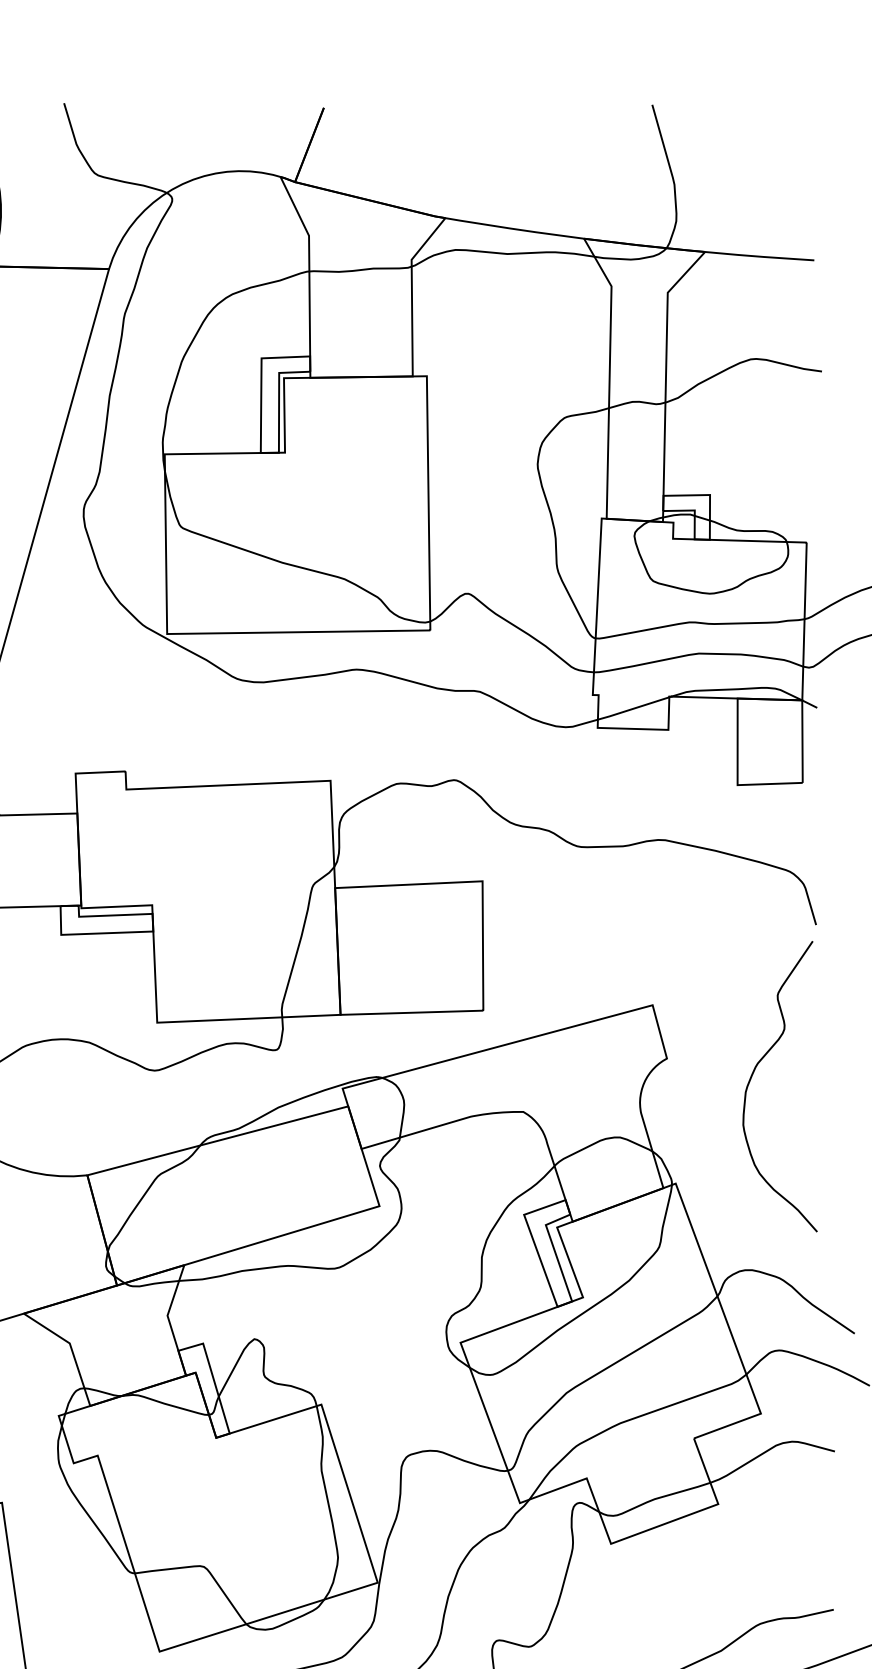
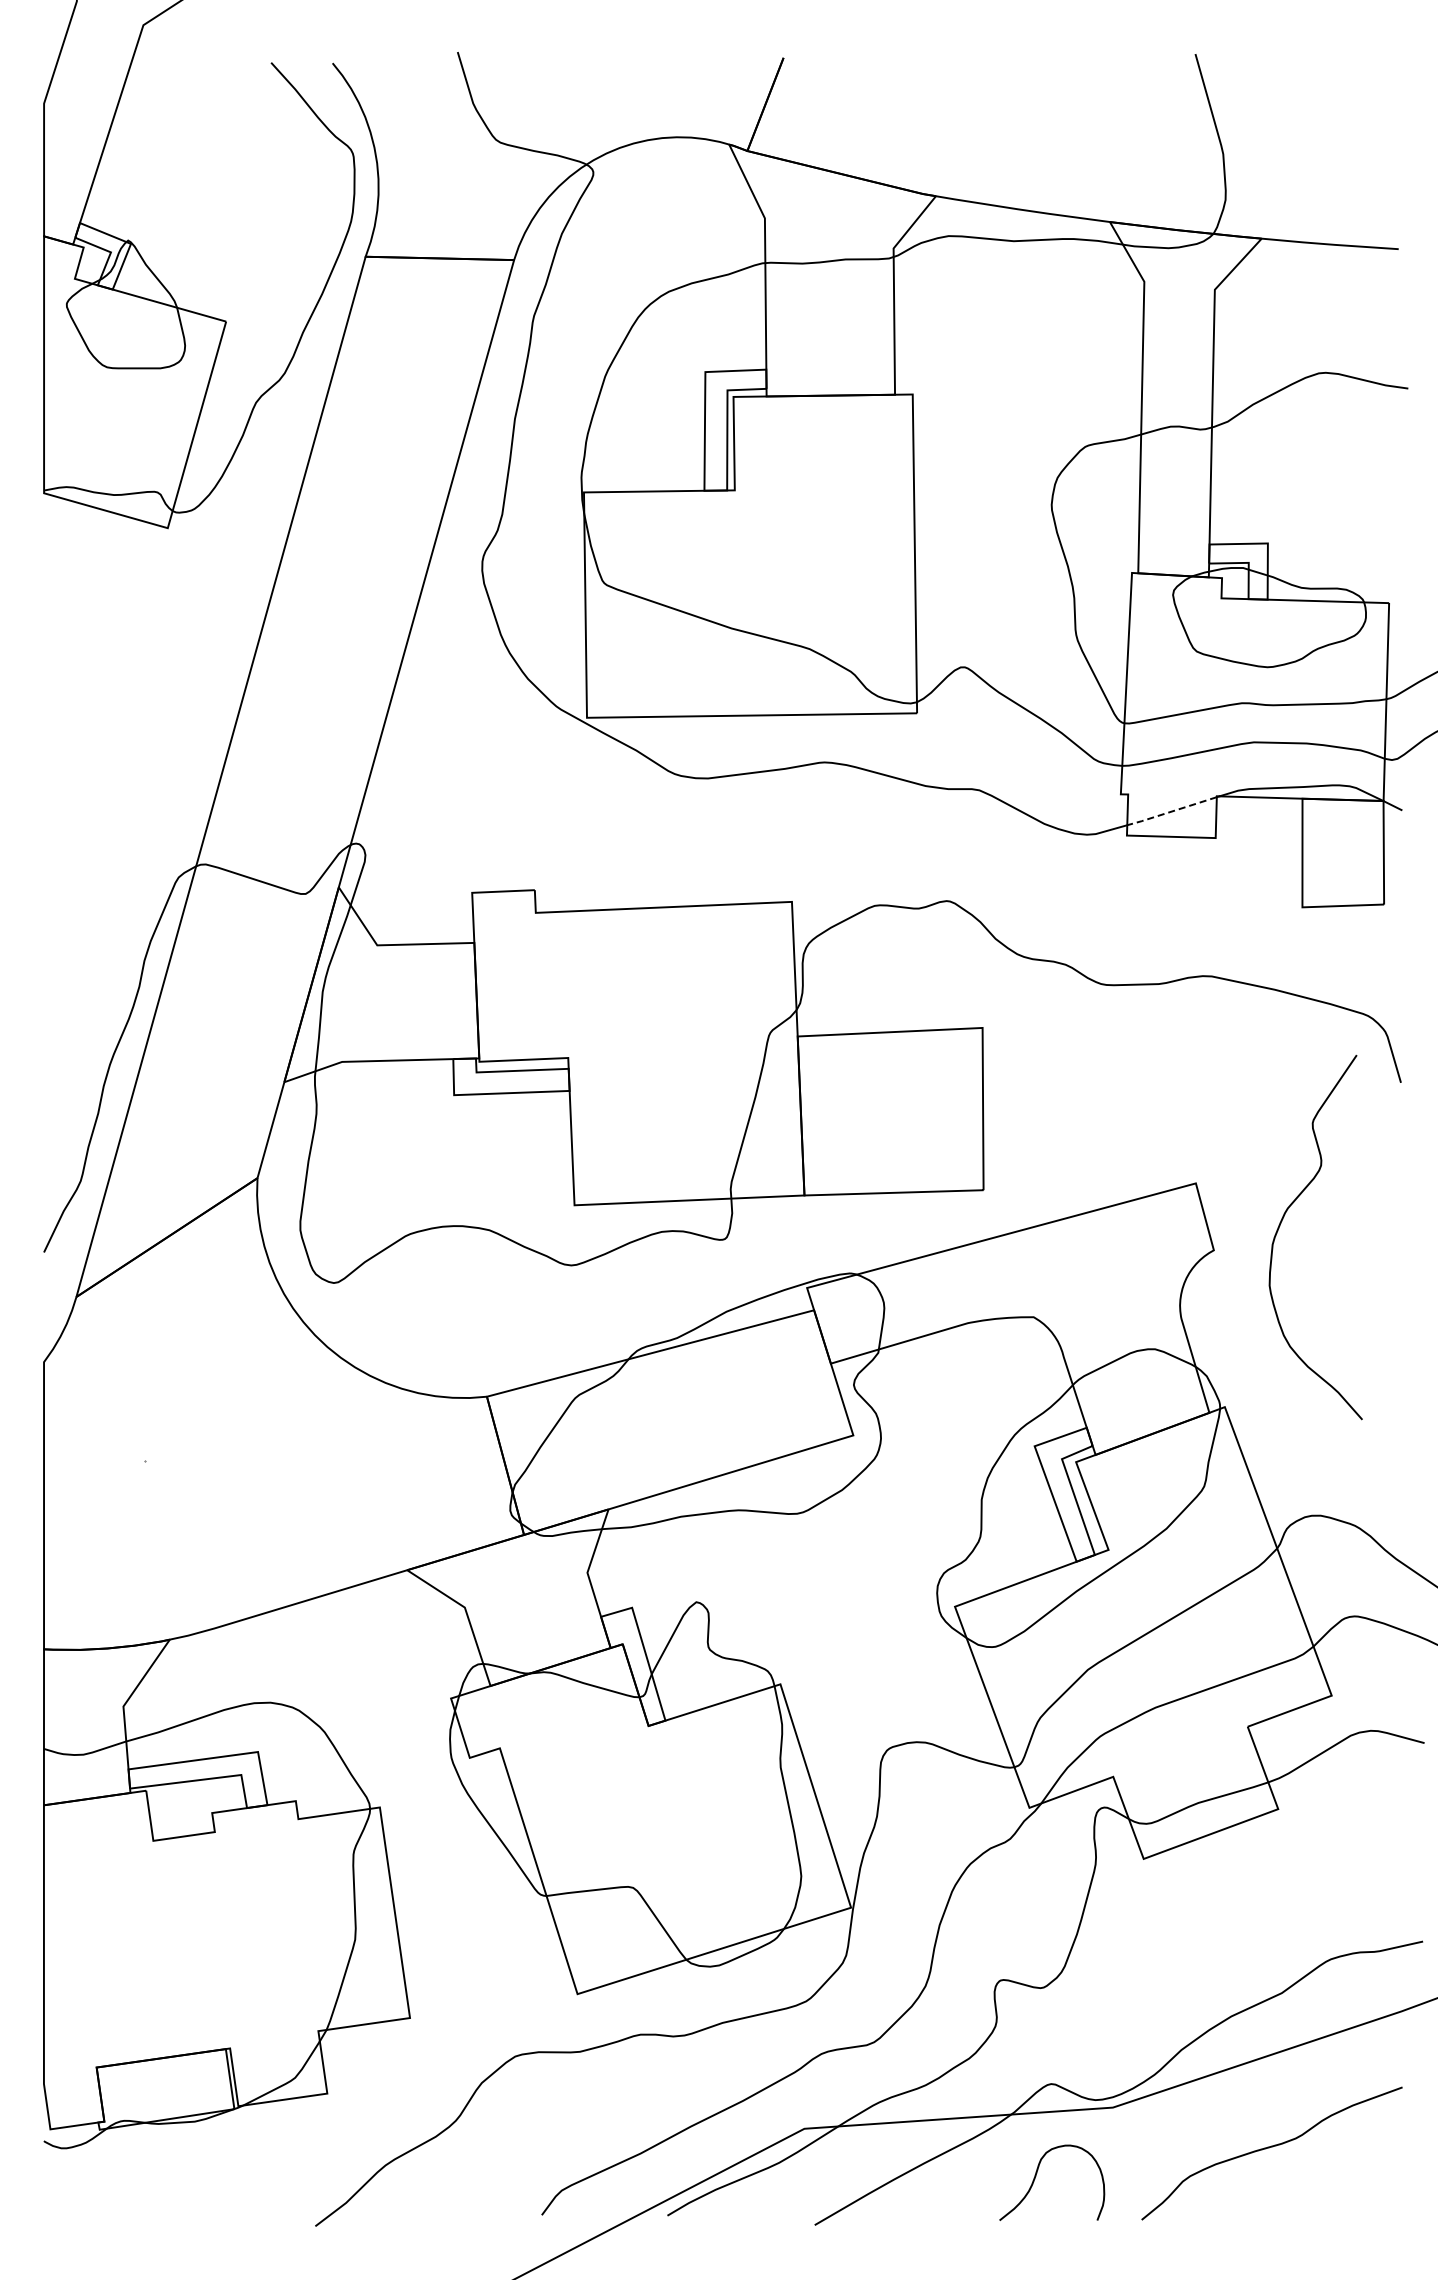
line: (633, 708) -> (1171, 811), solid -> dashed
curve: (753, 1073) -> (1282, 1221), moved

